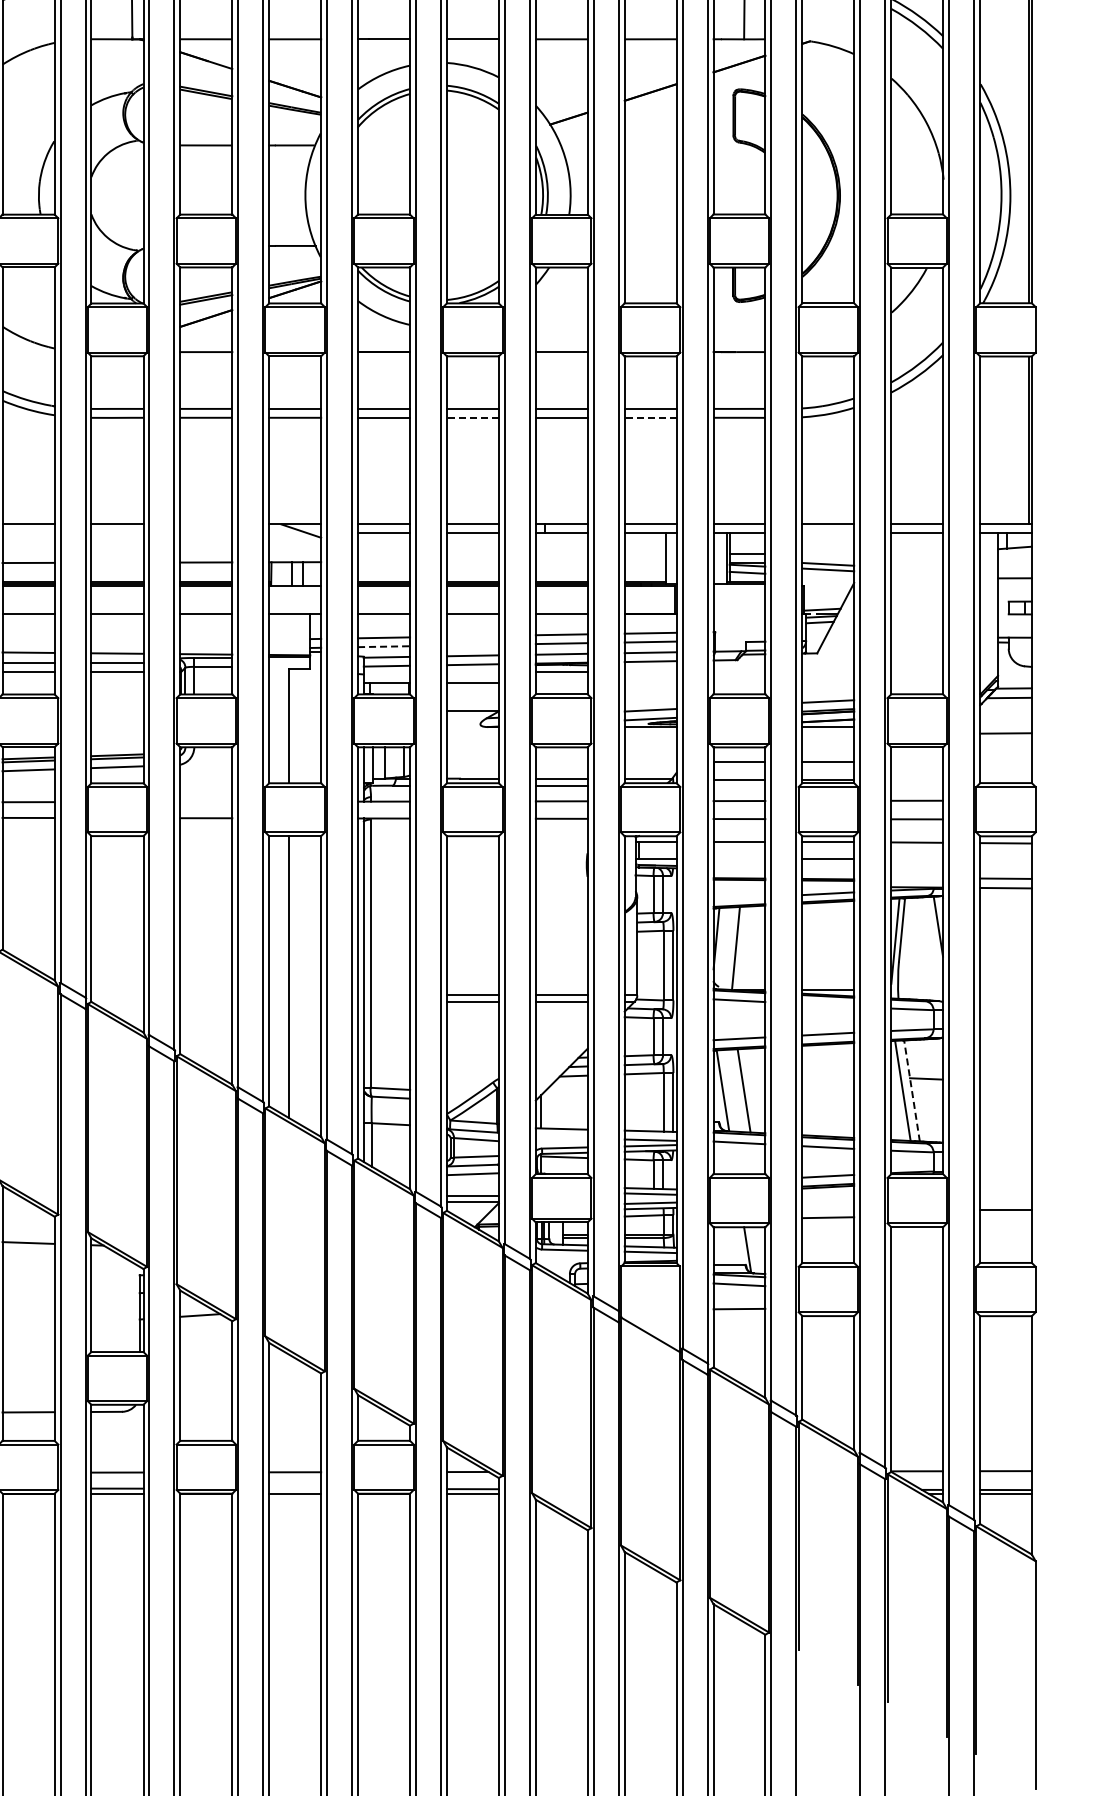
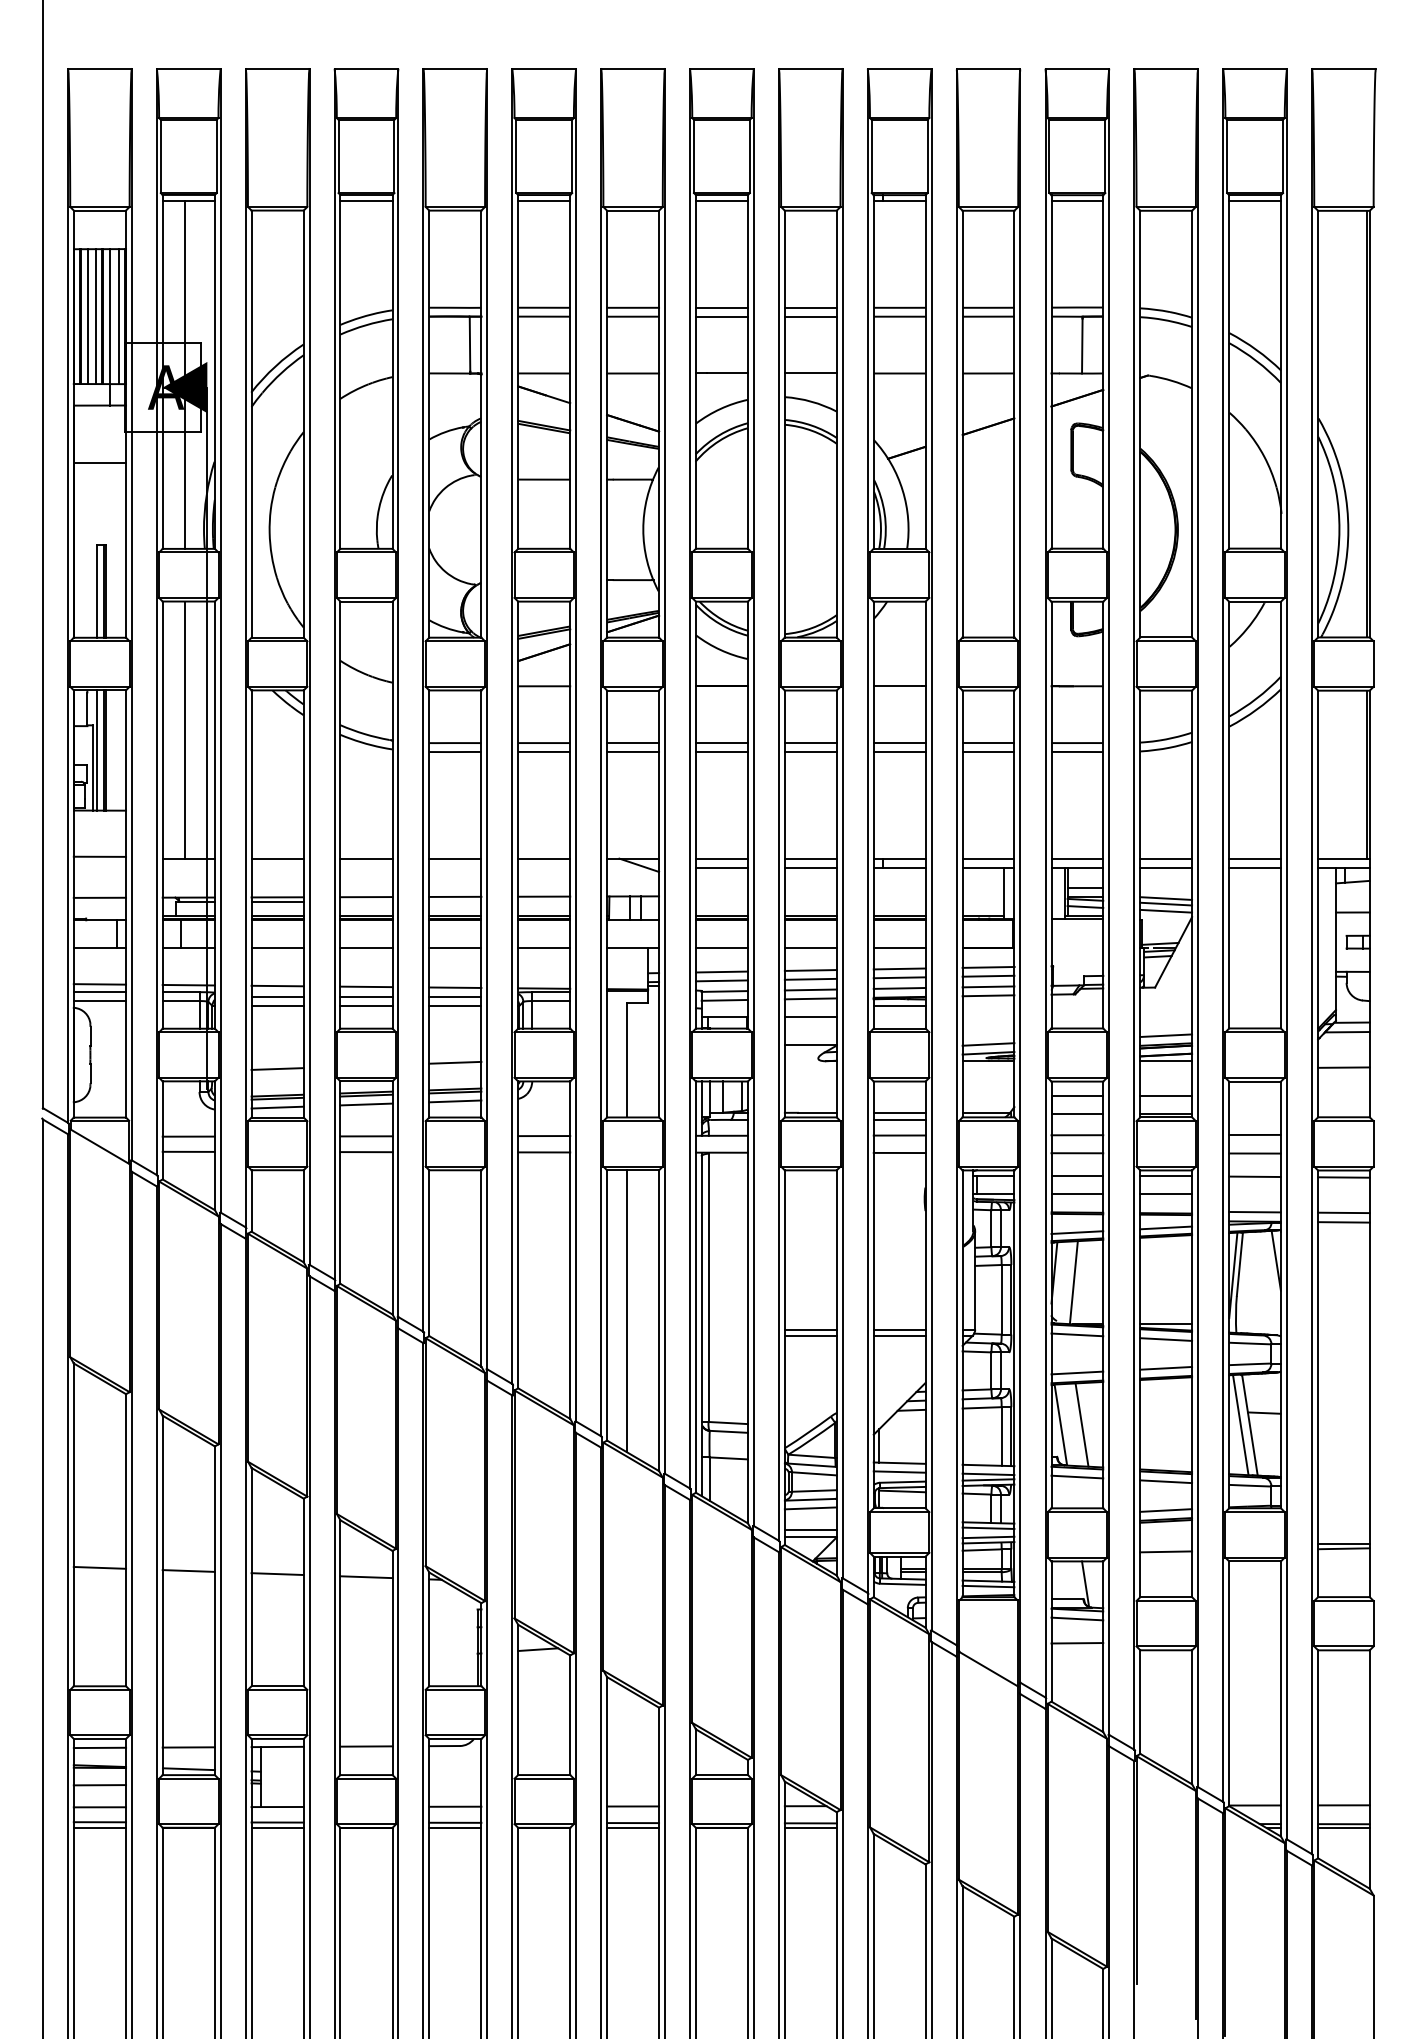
line: (472, 417) -> (810, 751), dashed -> solid
line: (650, 417) -> (988, 751), dashed -> solid
line: (206, 524) -> (544, 858), added
line: (828, 533) -> (1166, 867), added
line: (117, 562) -> (455, 896), added
line: (828, 576) -> (1166, 910), added
line: (472, 636) -> (810, 970), added
line: (472, 644) -> (810, 978), added
line: (383, 646) -> (721, 980), dashed -> solid
line: (117, 728) -> (455, 1062), added
line: (206, 802) -> (544, 1136), added
line: (739, 859) -> (1077, 1193), added
line: (916, 877) -> (1254, 1211), added
line: (739, 898) -> (1077, 1232), added
line: (828, 1005) -> (1166, 1339), added
line: (911, 1090) -> (1249, 1424), dashed -> solid
line: (561, 1137) -> (899, 1471), added
line: (1005, 1214) -> (1343, 1548), added
line: (295, 1489) -> (633, 1823), added

